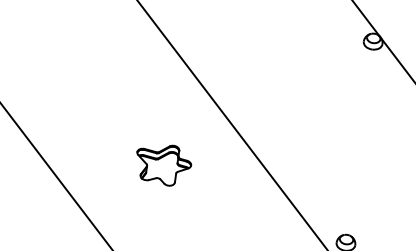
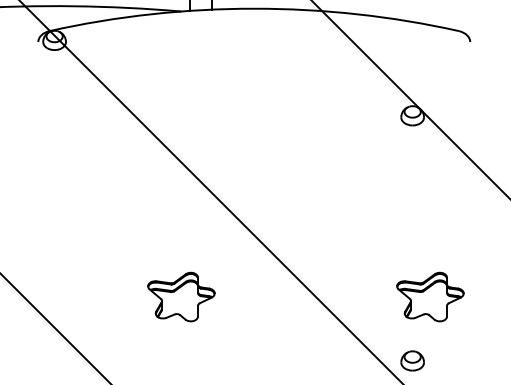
part: (367, 191) -> (430, 296), added

